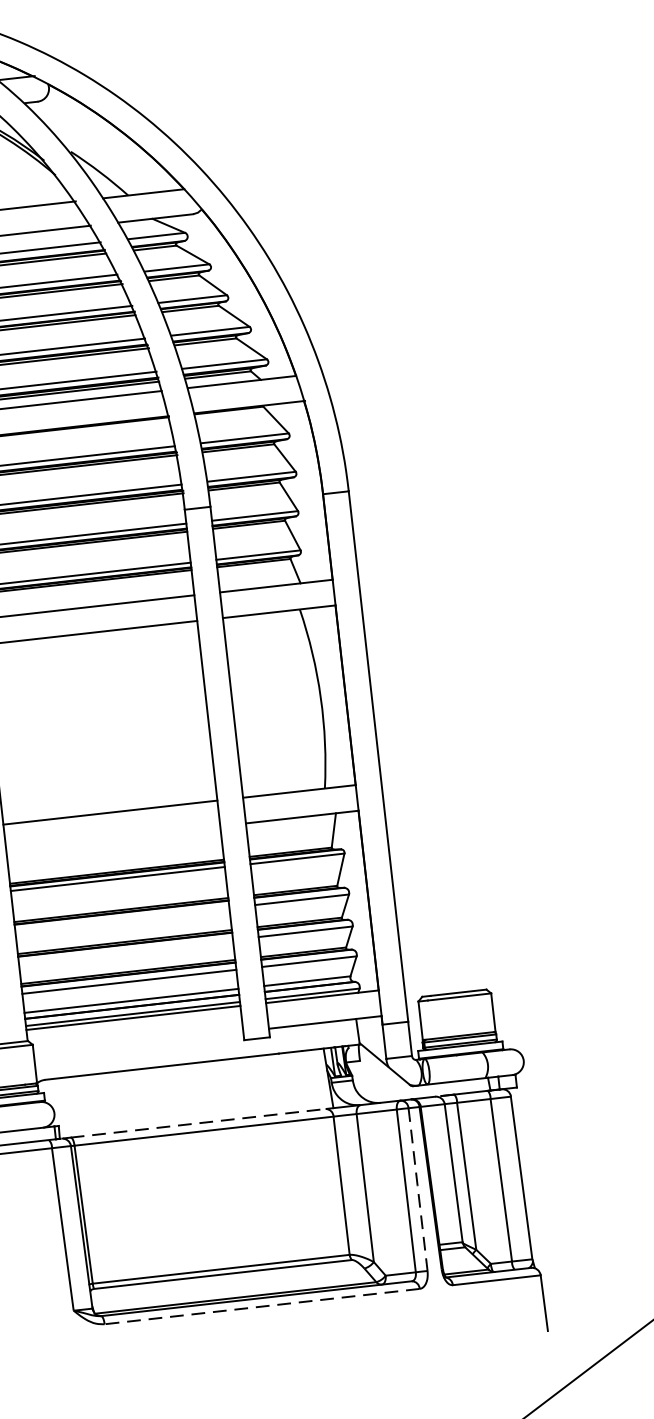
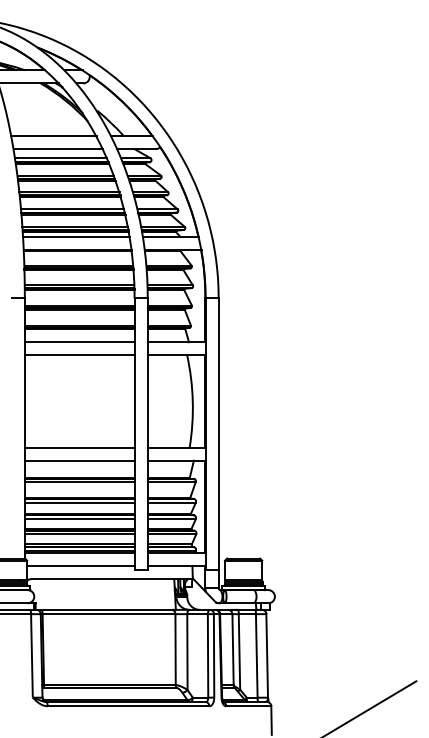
line: (112, 837) -> (79, 460), added
line: (122, 919) -> (79, 502), added
line: (125, 951) -> (79, 518), added
line: (137, 1042) -> (80, 565), added
line: (200, 1122) -> (107, 609), dashed -> solid
line: (418, 1186) -> (214, 654), dashed -> solid
line: (262, 1306) -> (128, 706), dashed -> solid

